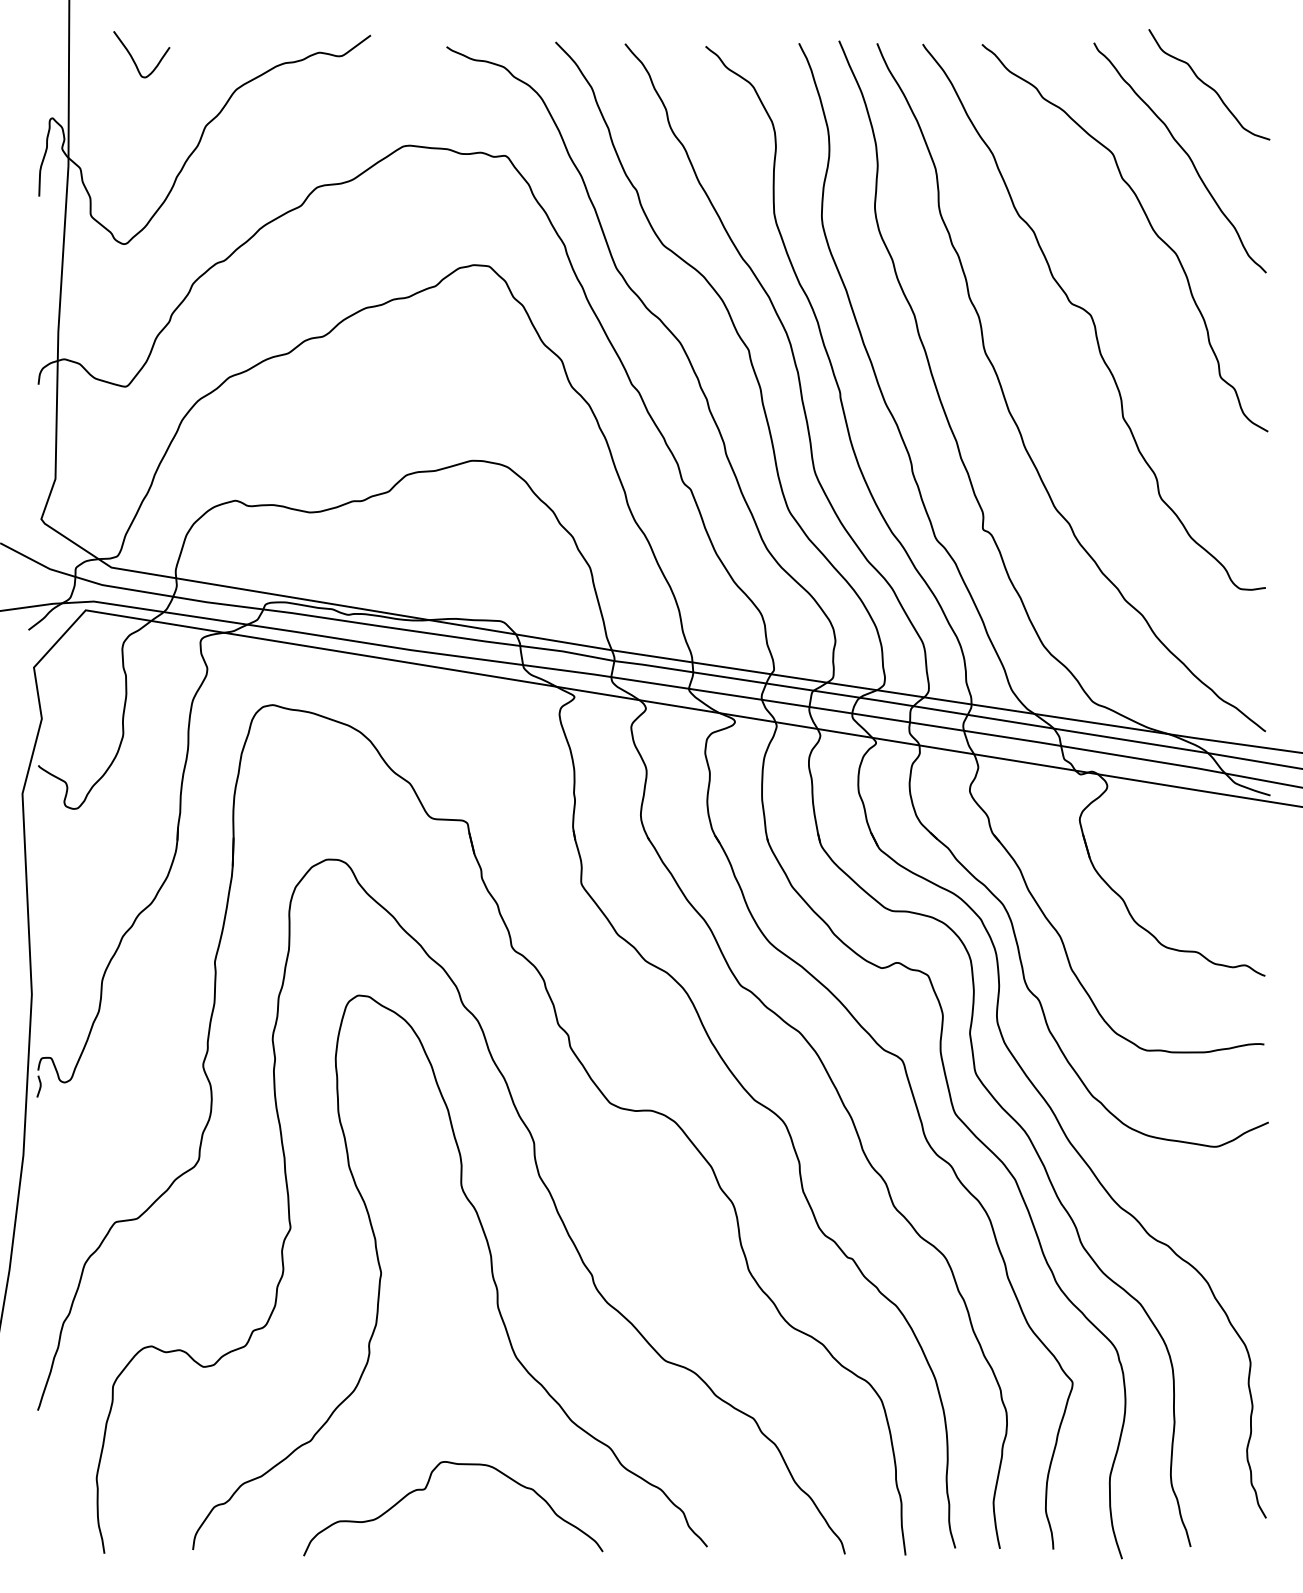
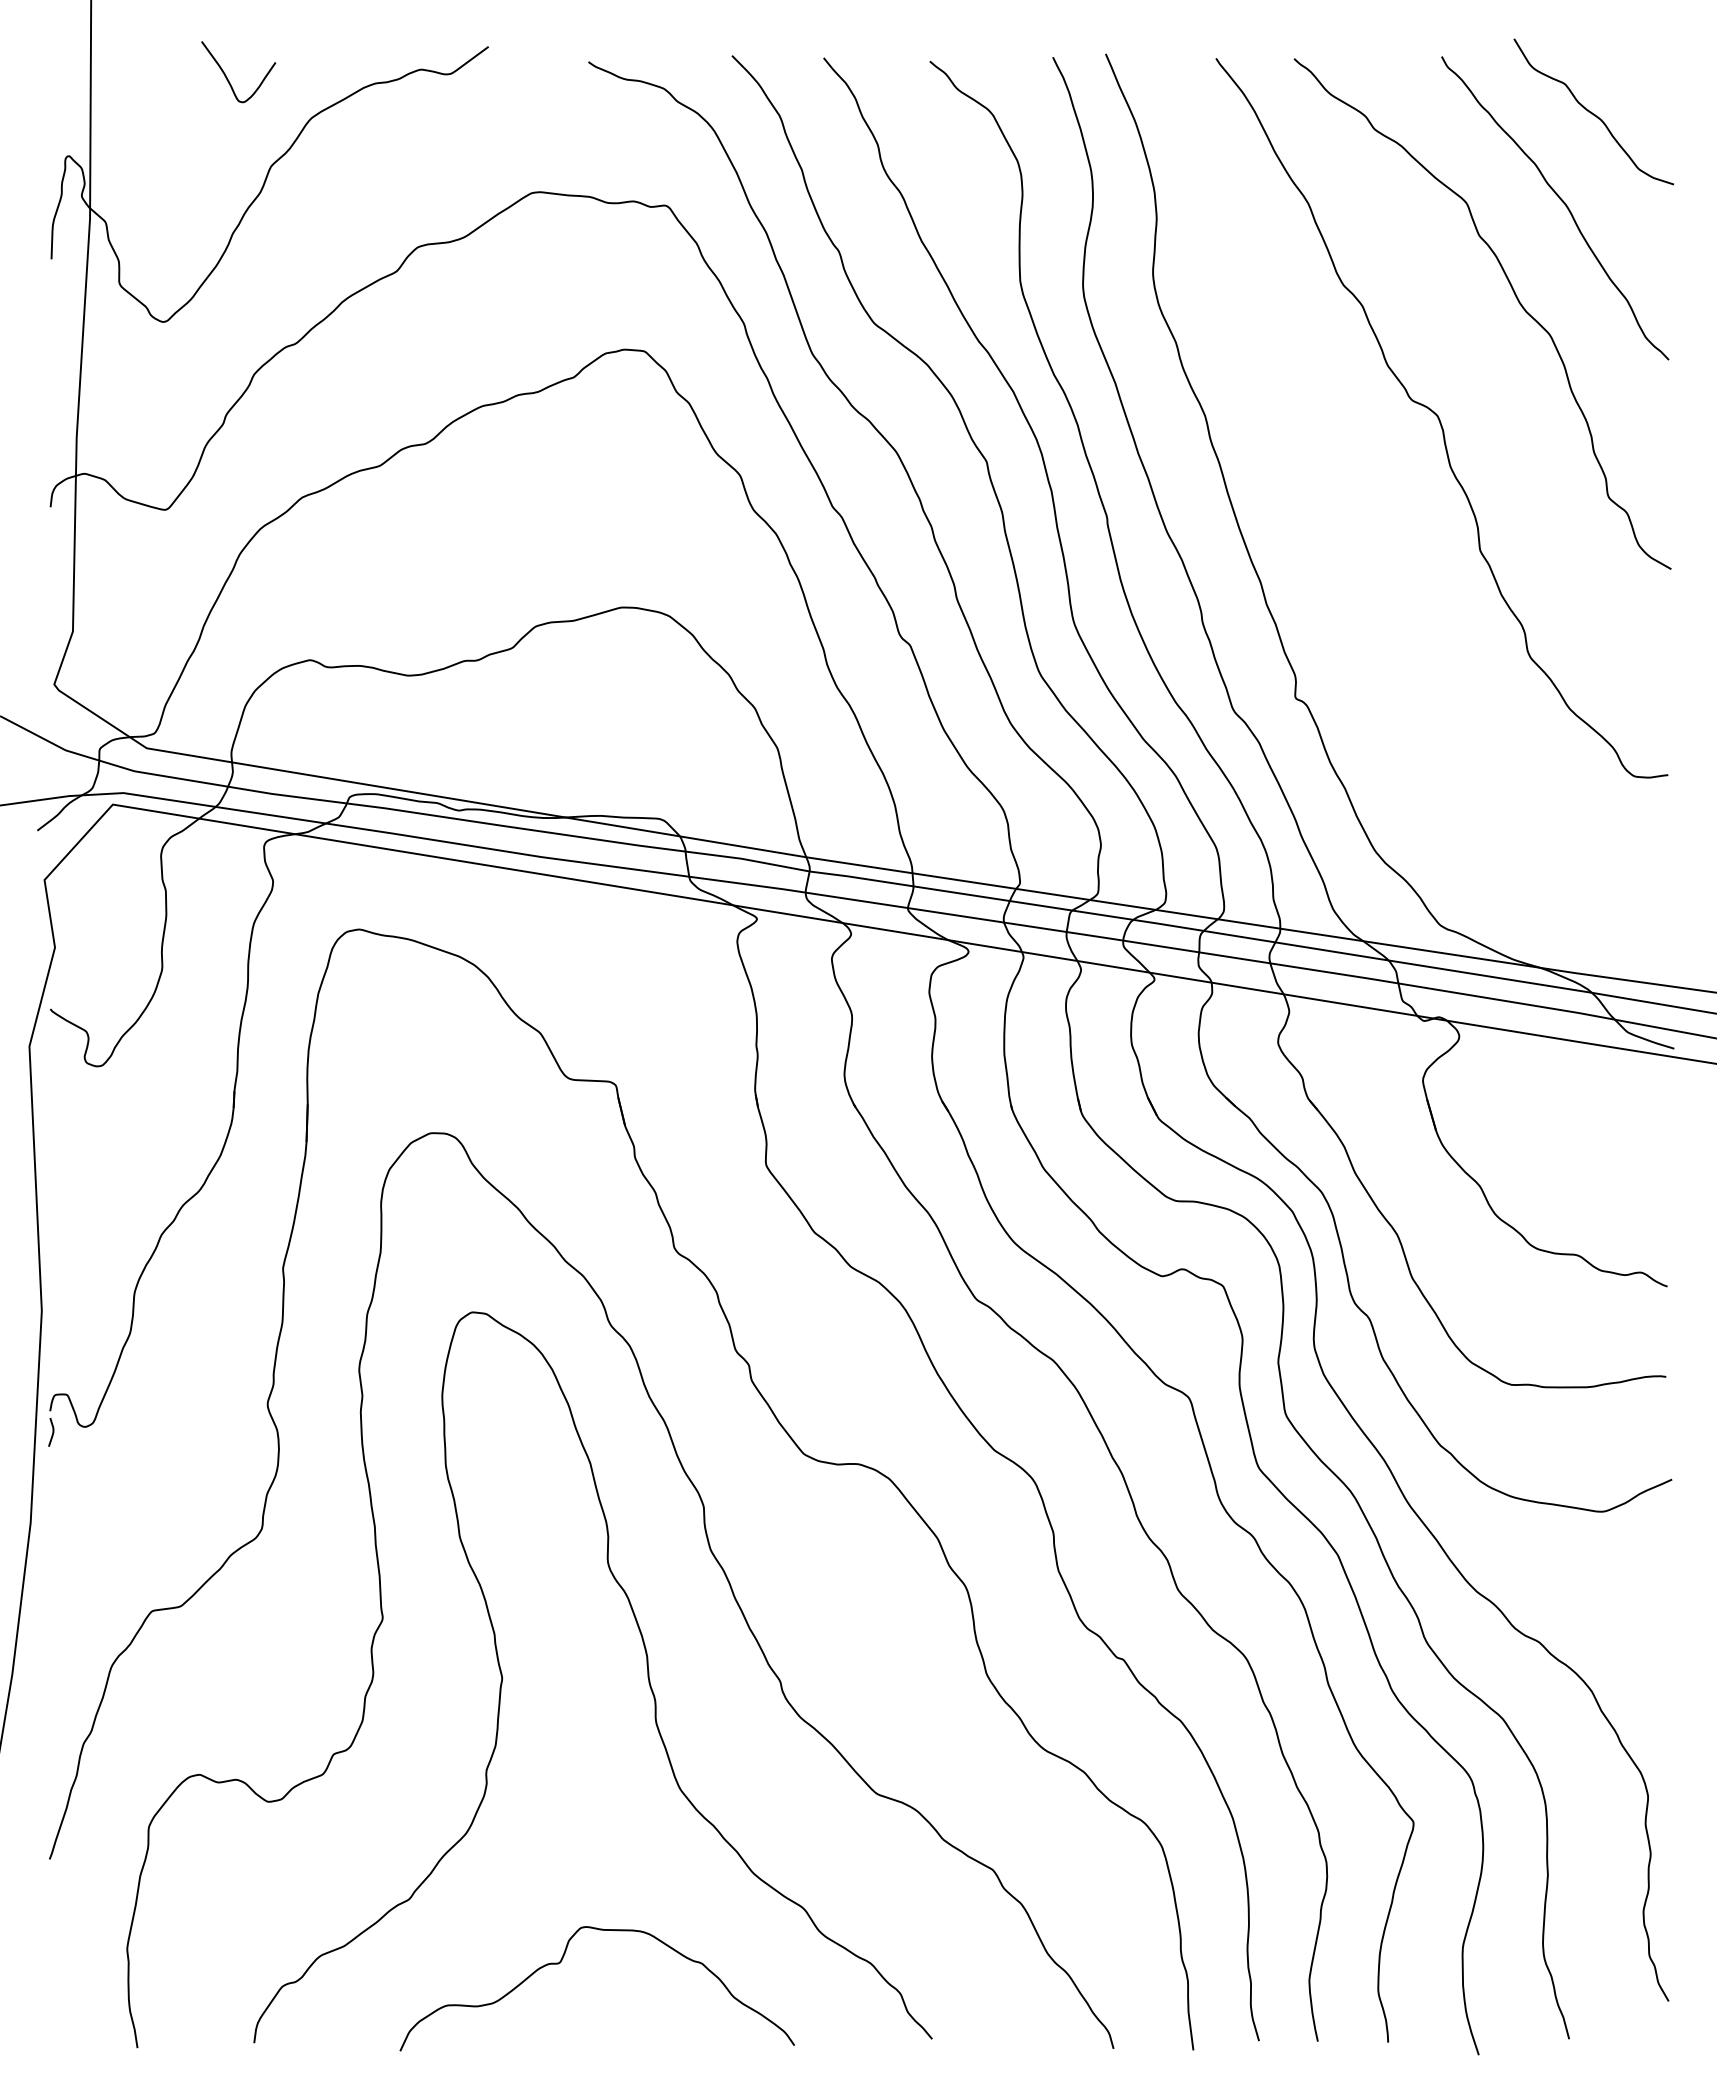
curve: (133, 58) -> (227, 77), moved
curve: (1012, 416) -> (1334, 548), removed

